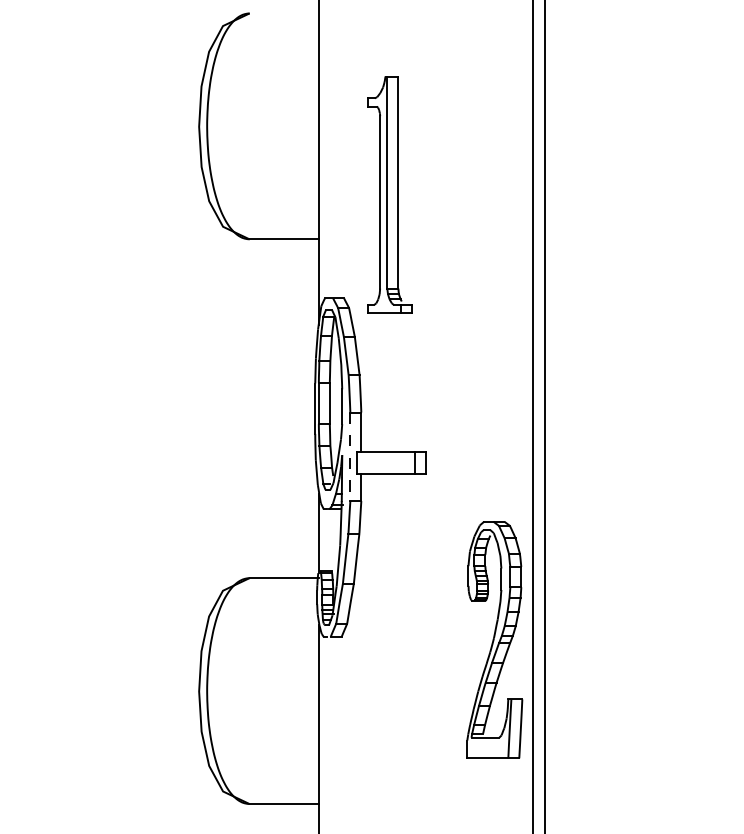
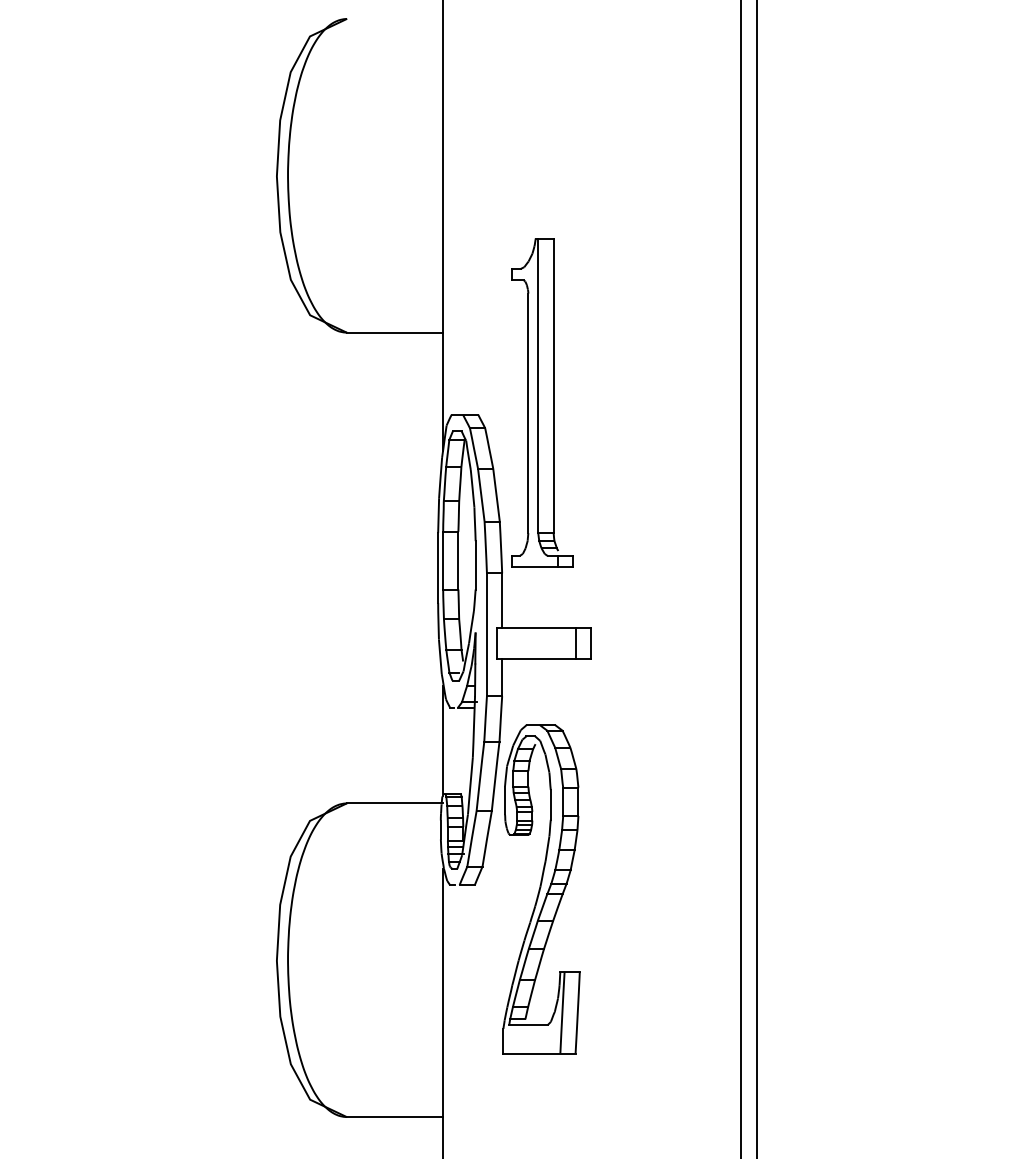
part: (390, 194) -> (542, 402), moved
line: (350, 457) -> (486, 635), dashed -> solid
part: (494, 640) -> (541, 889), moved

